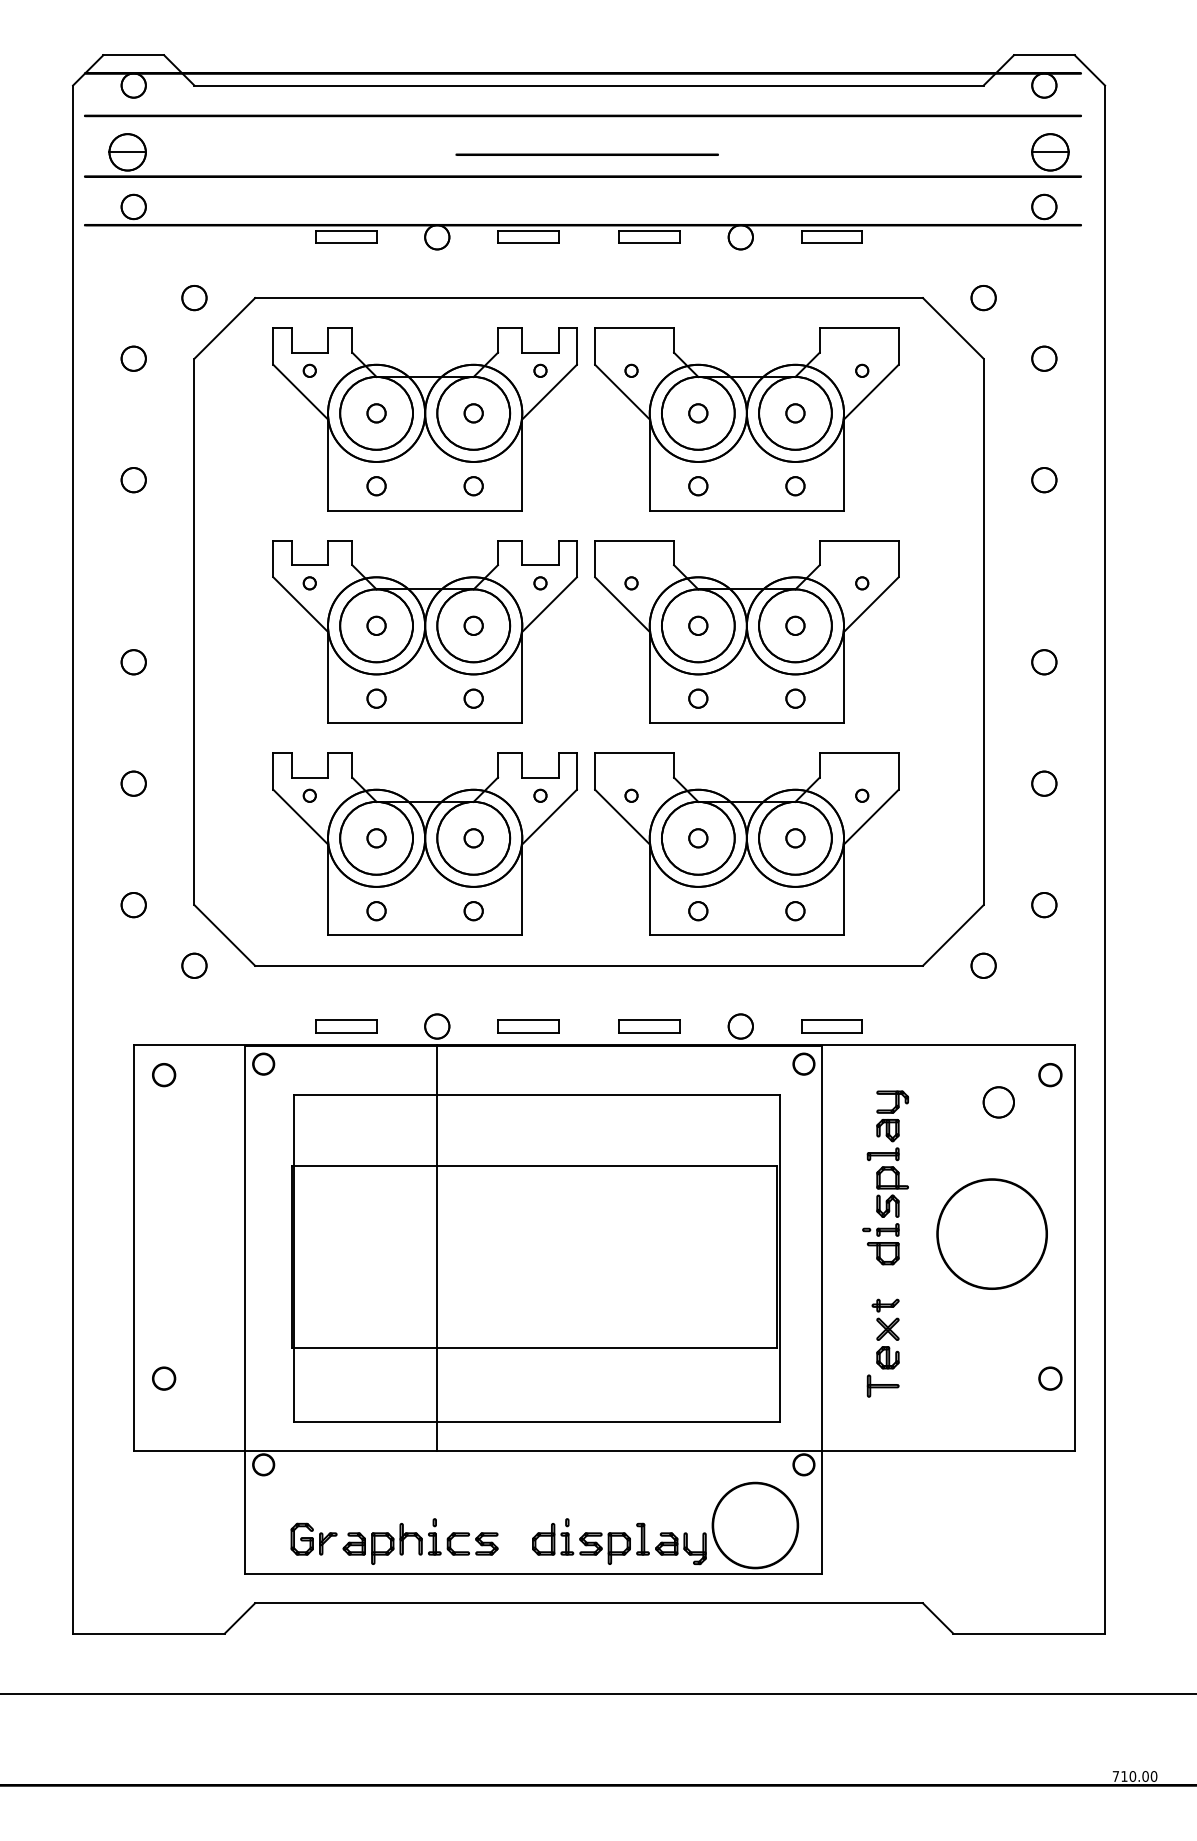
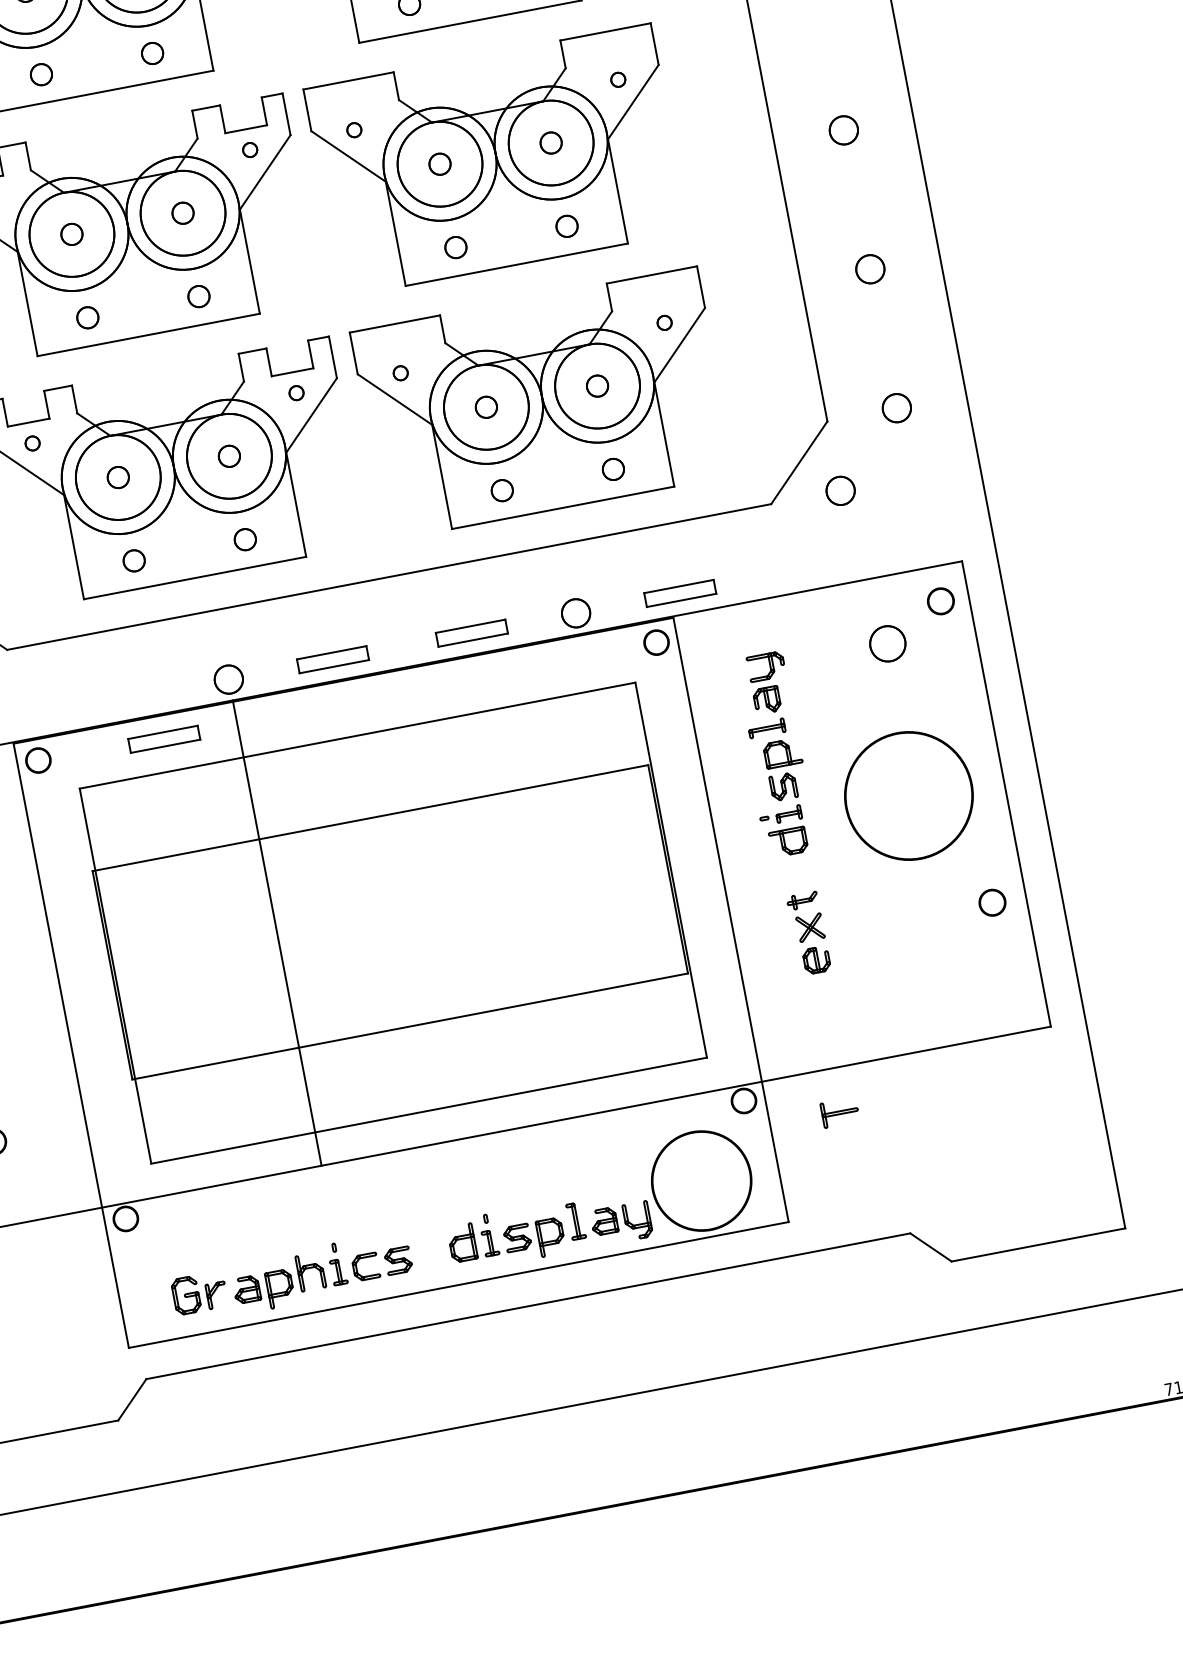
part: (346, 1026) -> (164, 739), moved
circle: (1050, 1378) -> (992, 902), moved
part: (882, 1385) -> (839, 1112), moved

